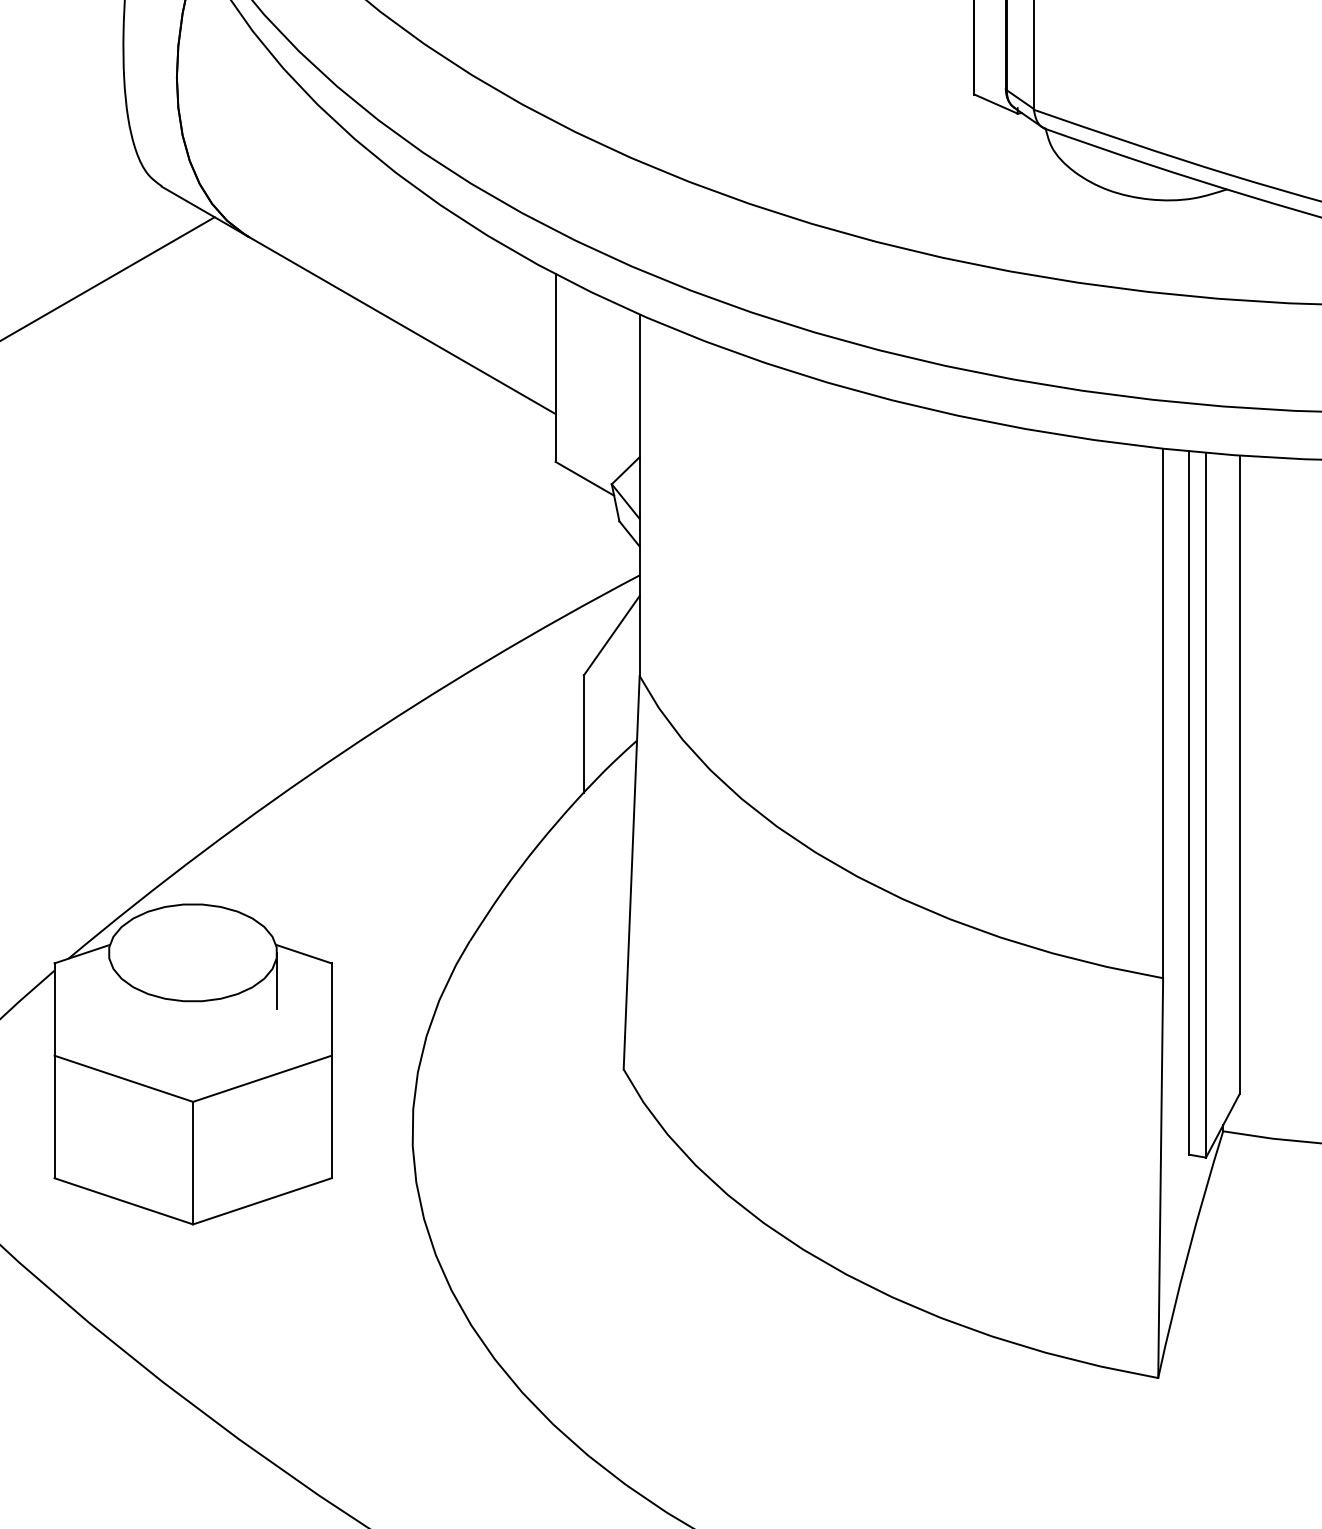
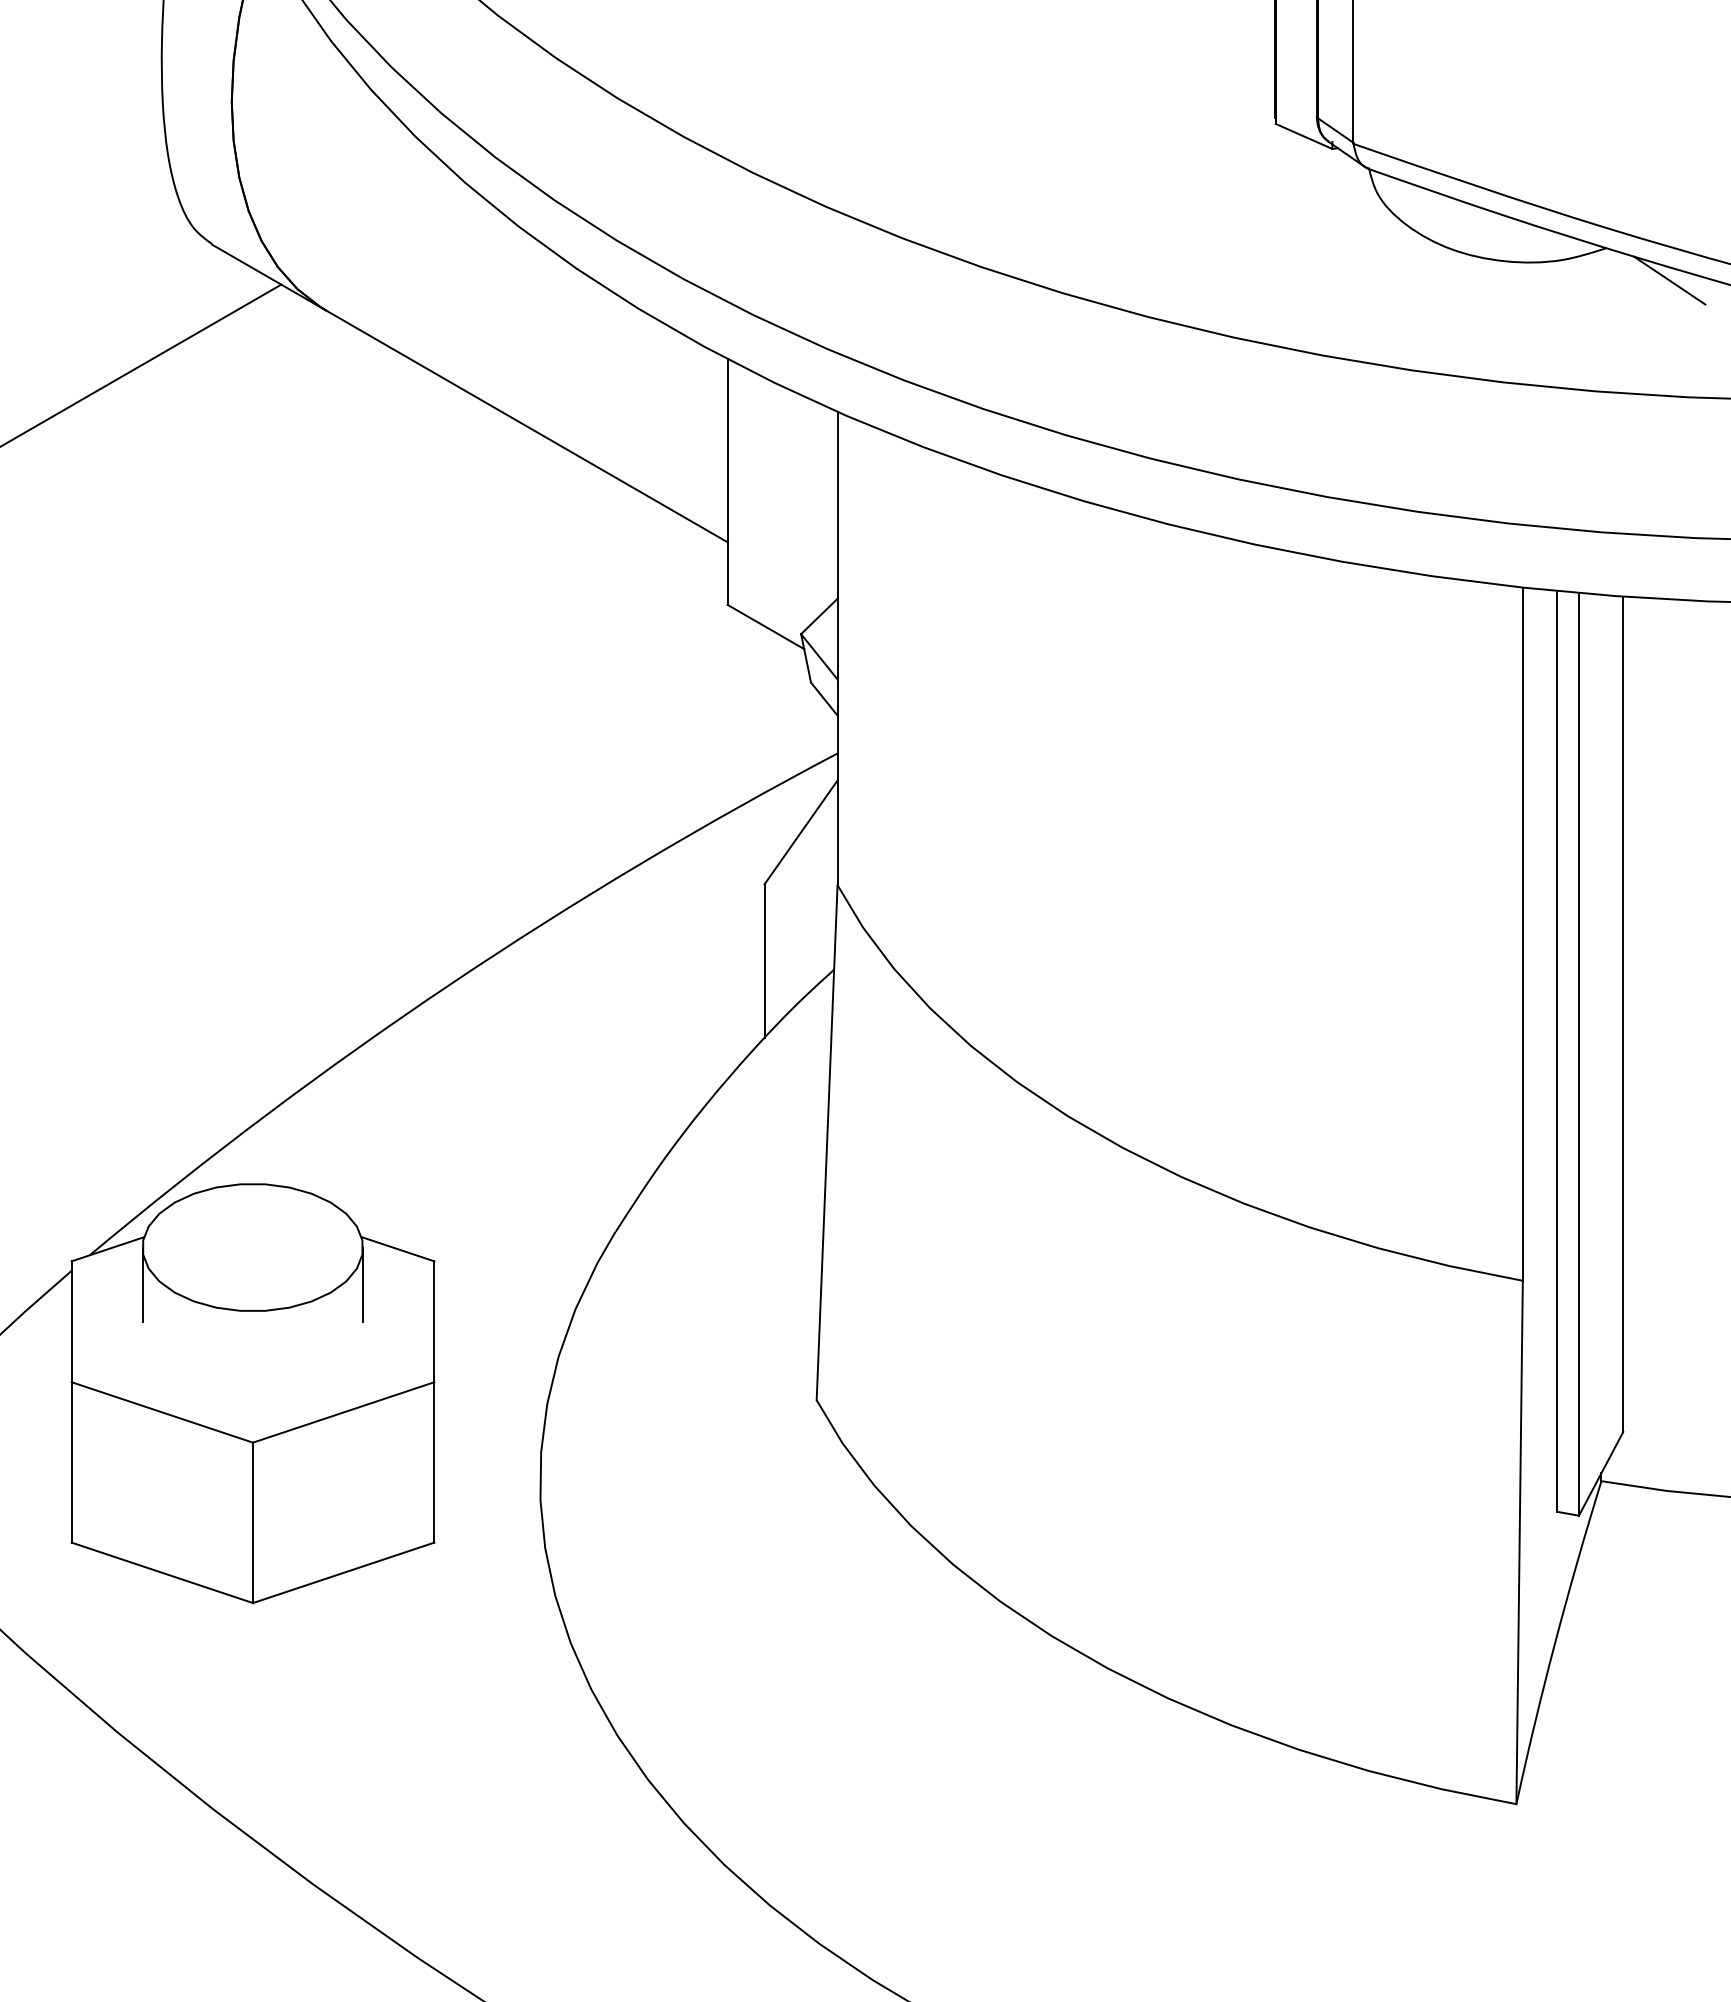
line: (1275, 214) -> (1669, 280), added
line: (108, 981) -> (142, 1284), added

